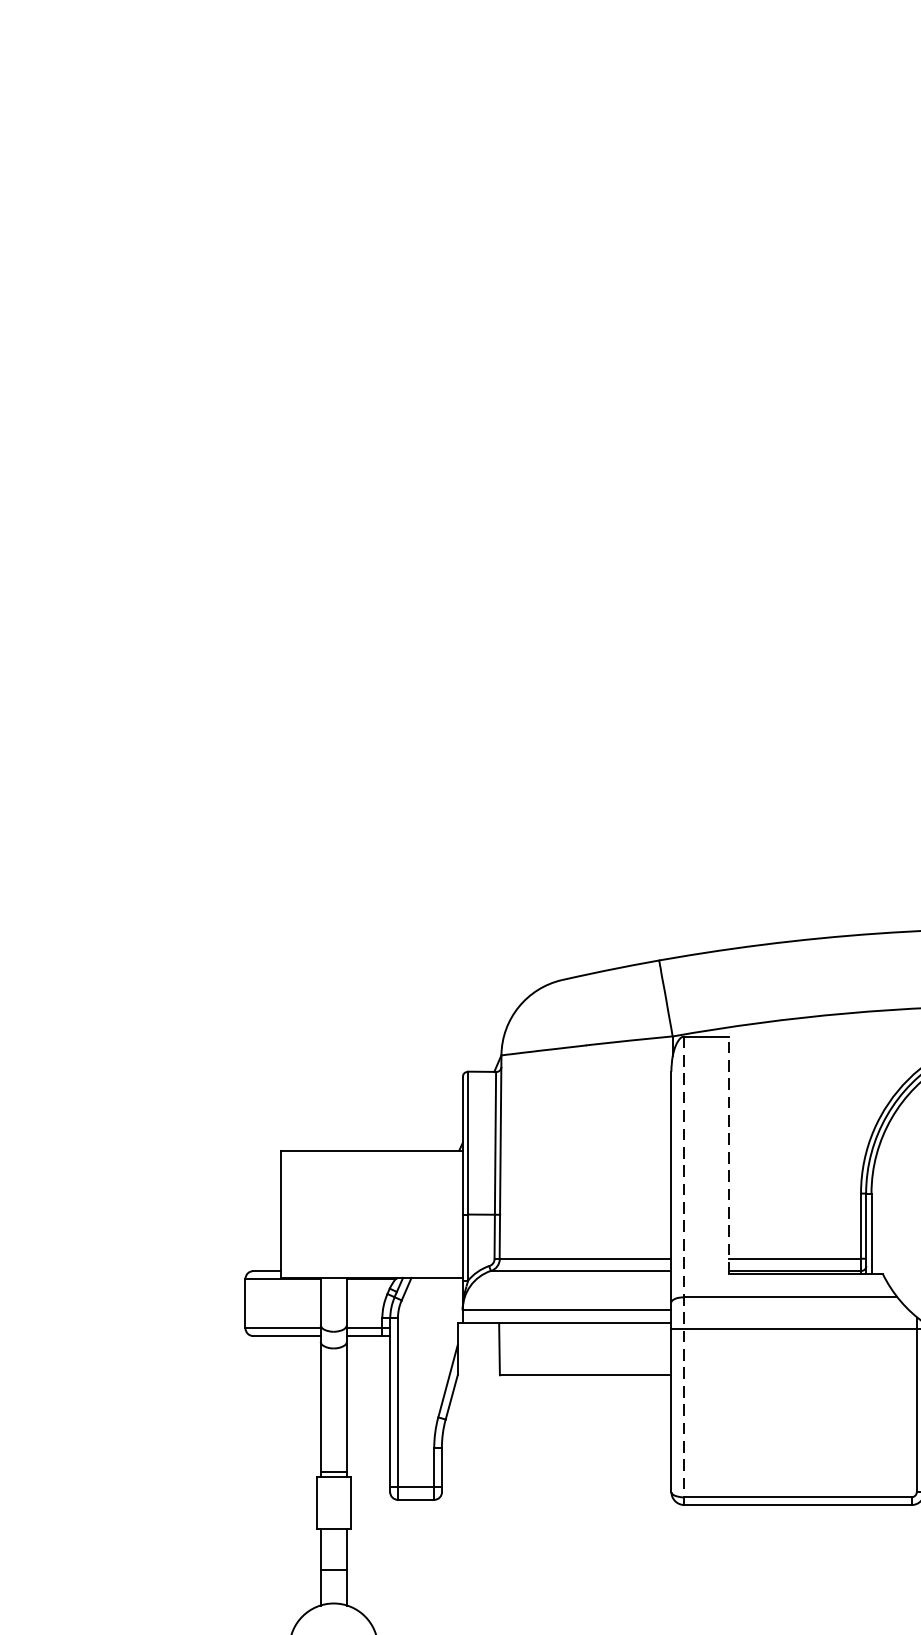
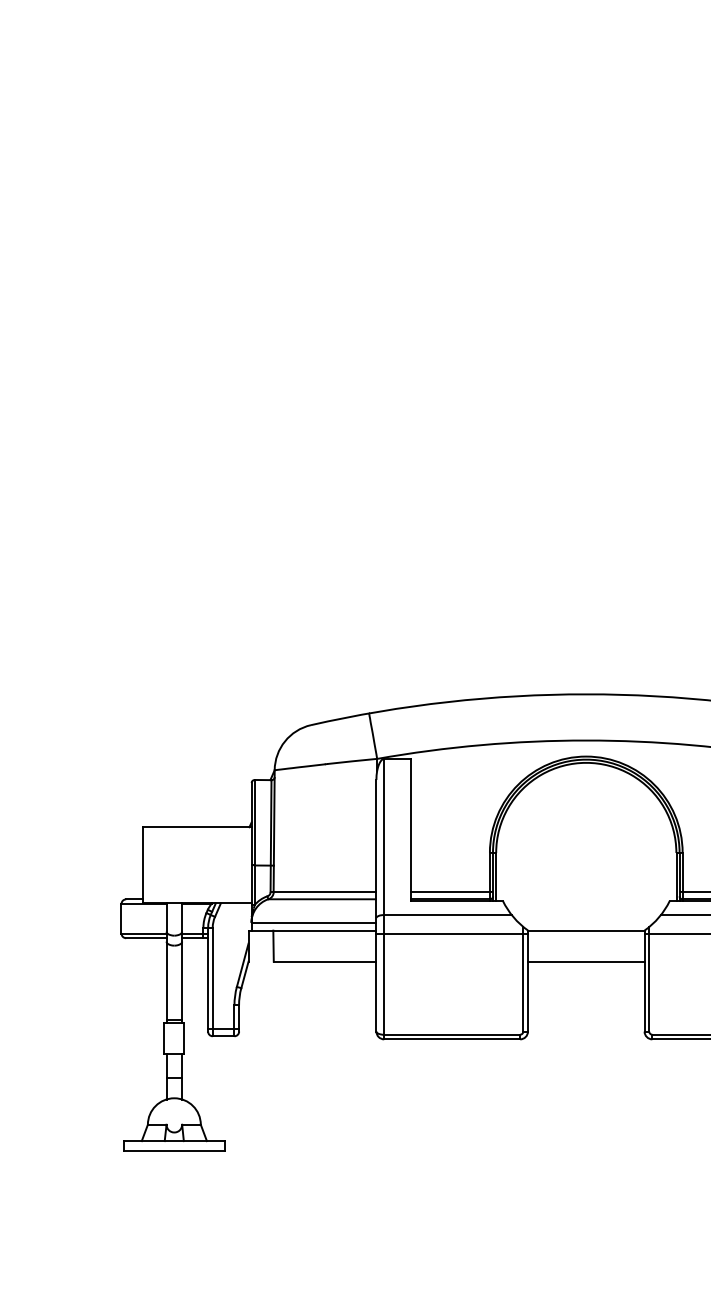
line: (728, 1156) -> (410, 830), dashed -> solid
line: (684, 1271) -> (384, 899), dashed -> solid

